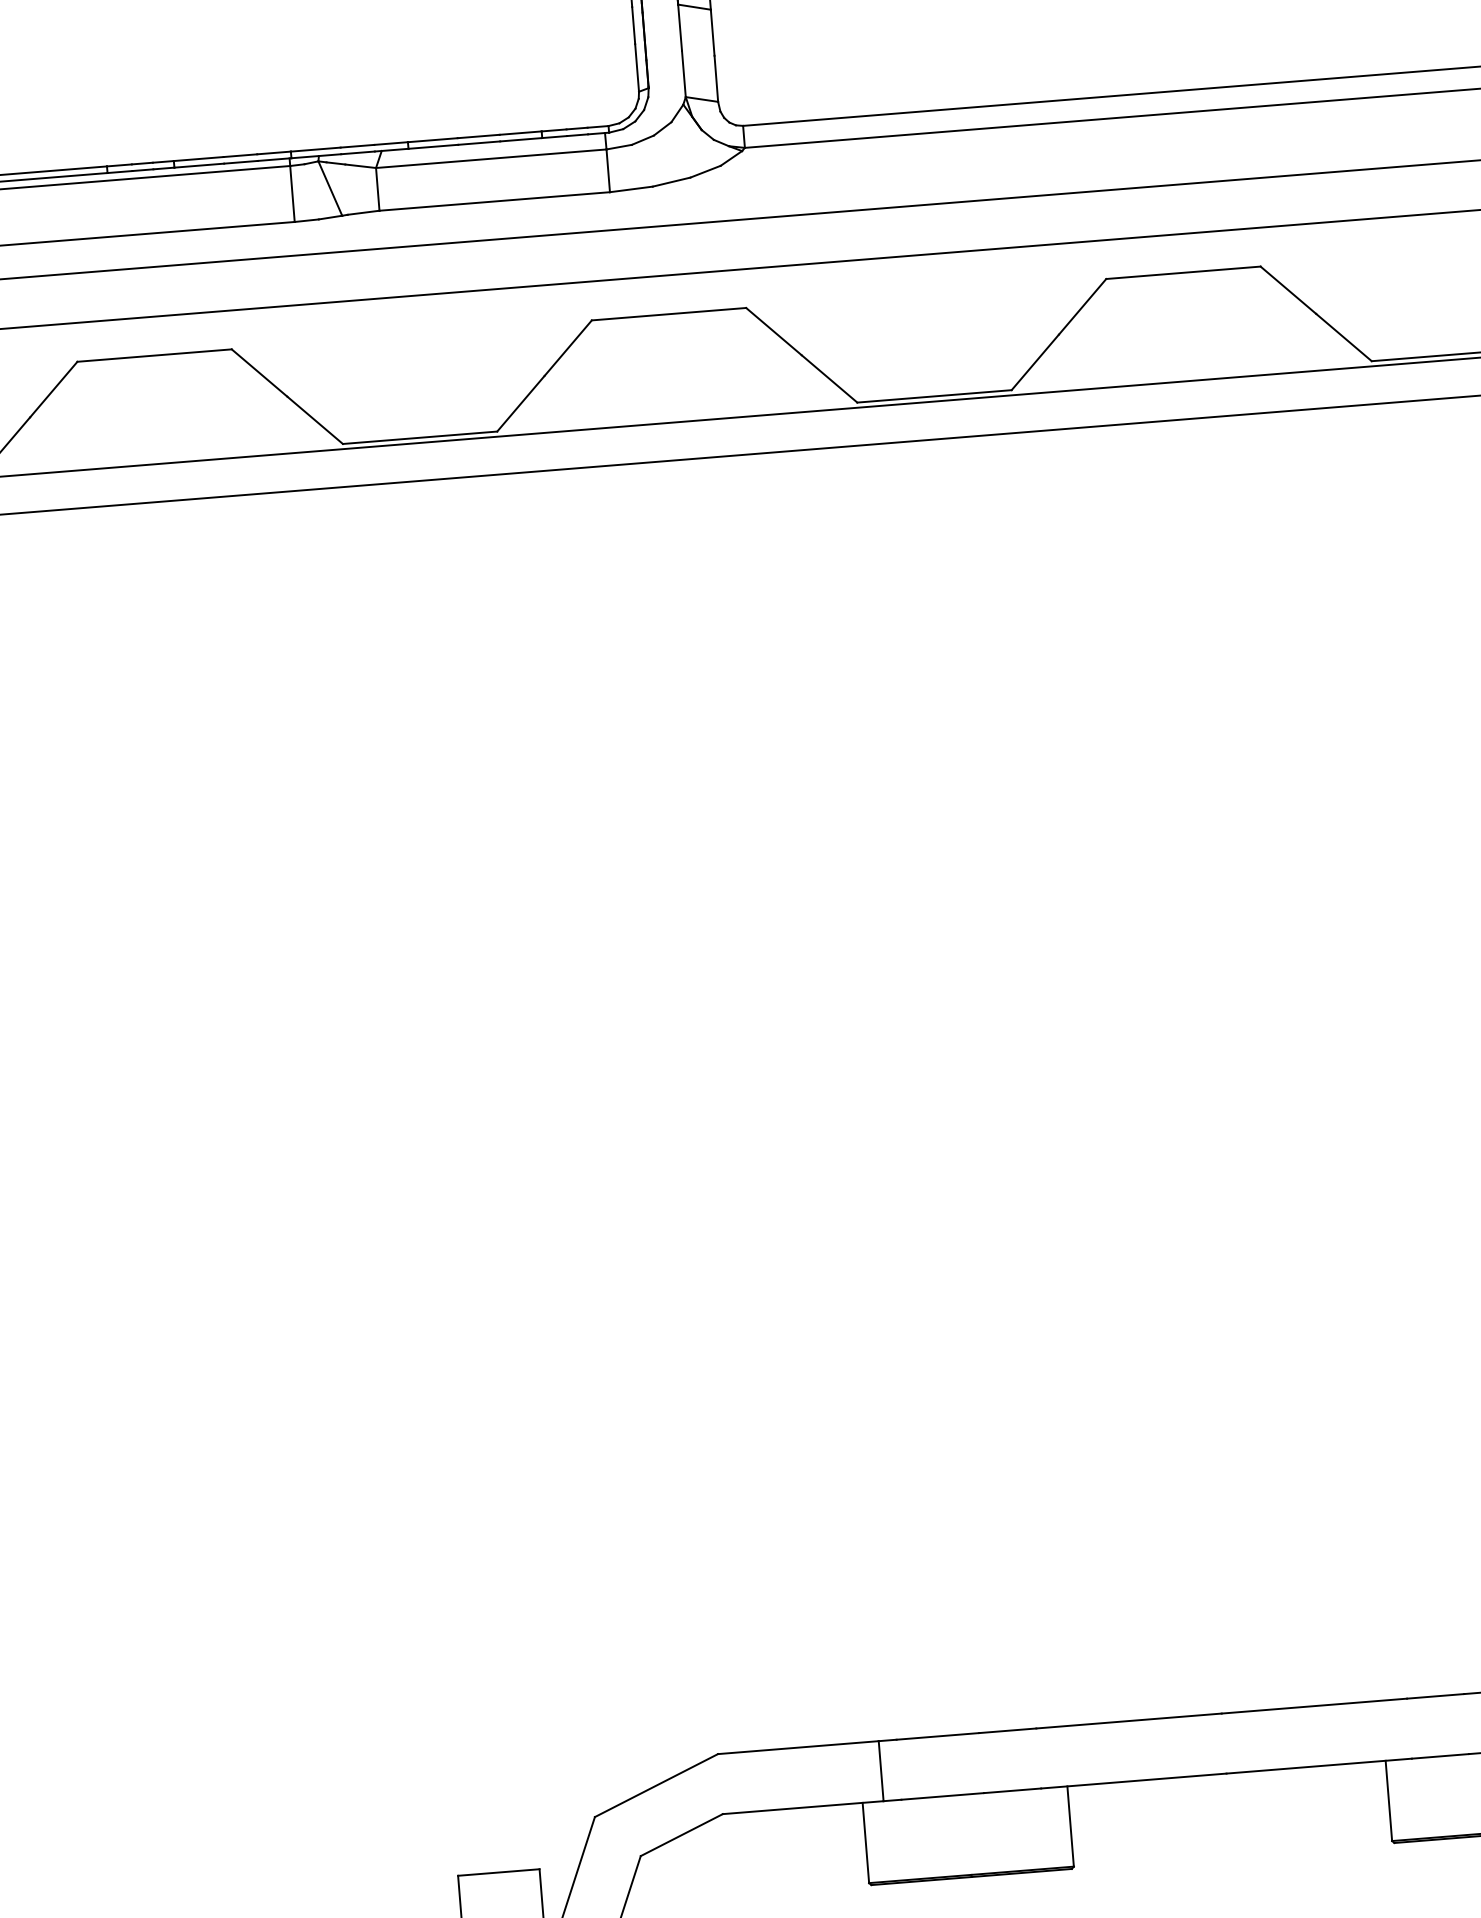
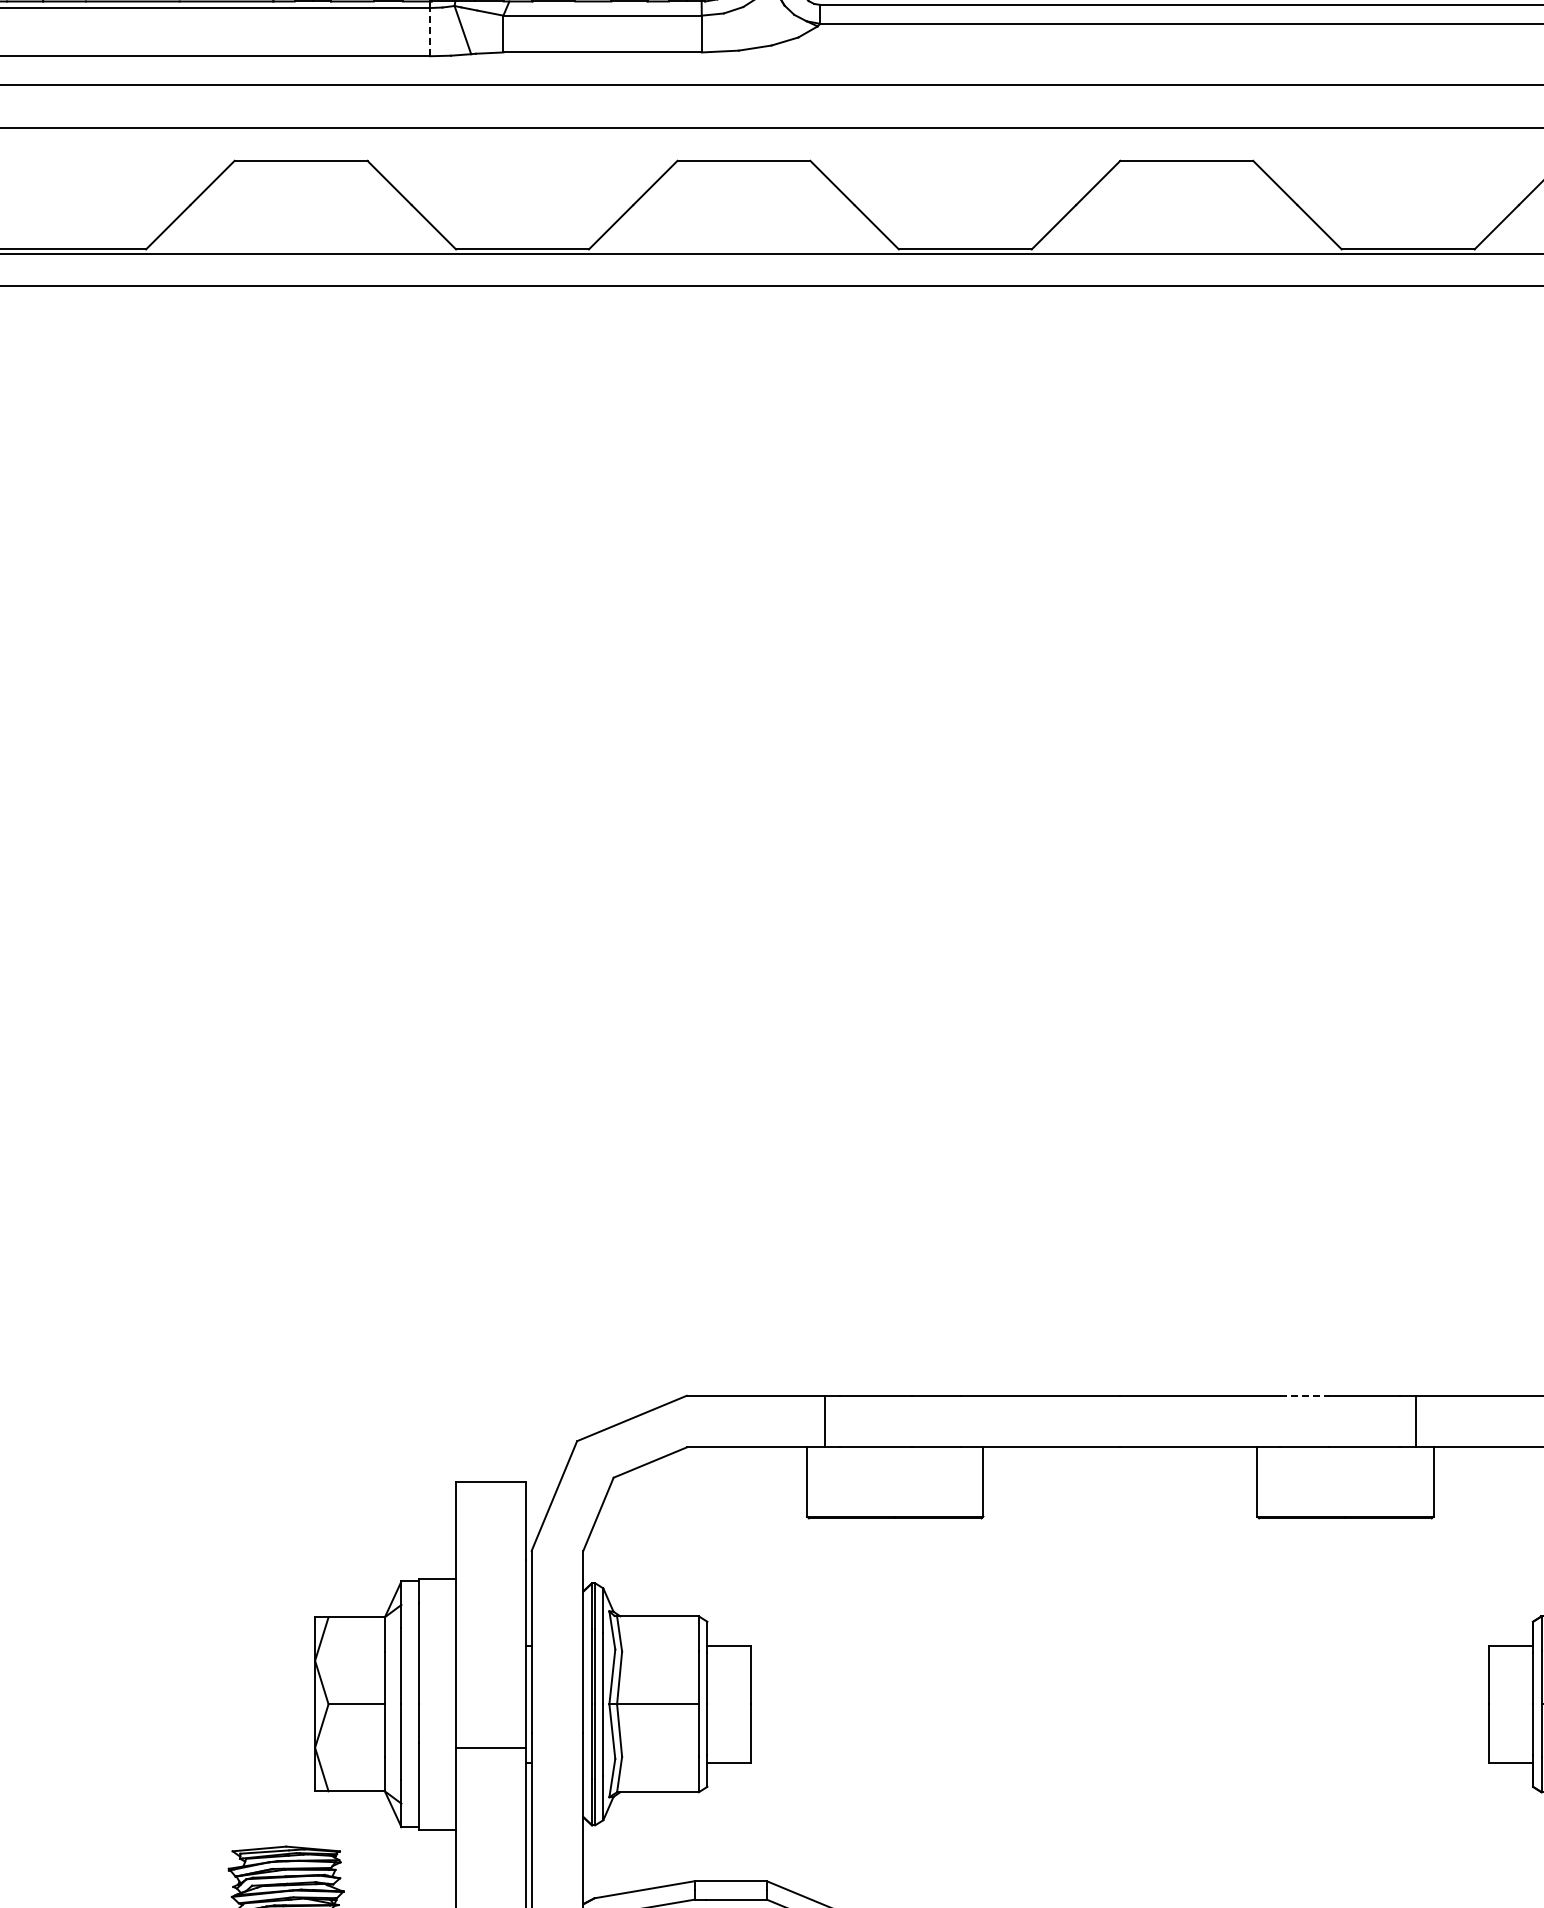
line: (292, 193) -> (430, 31), solid -> dashed
line: (1435, 1696) -> (1304, 1395), solid -> dashed

